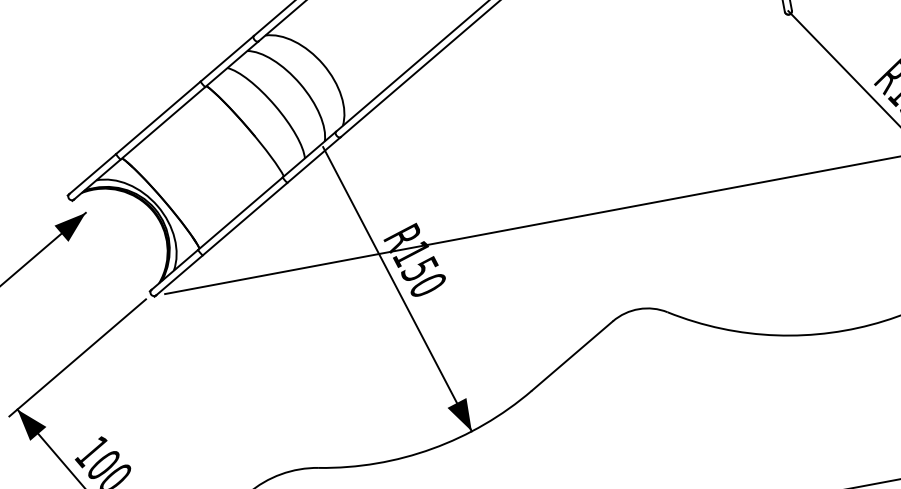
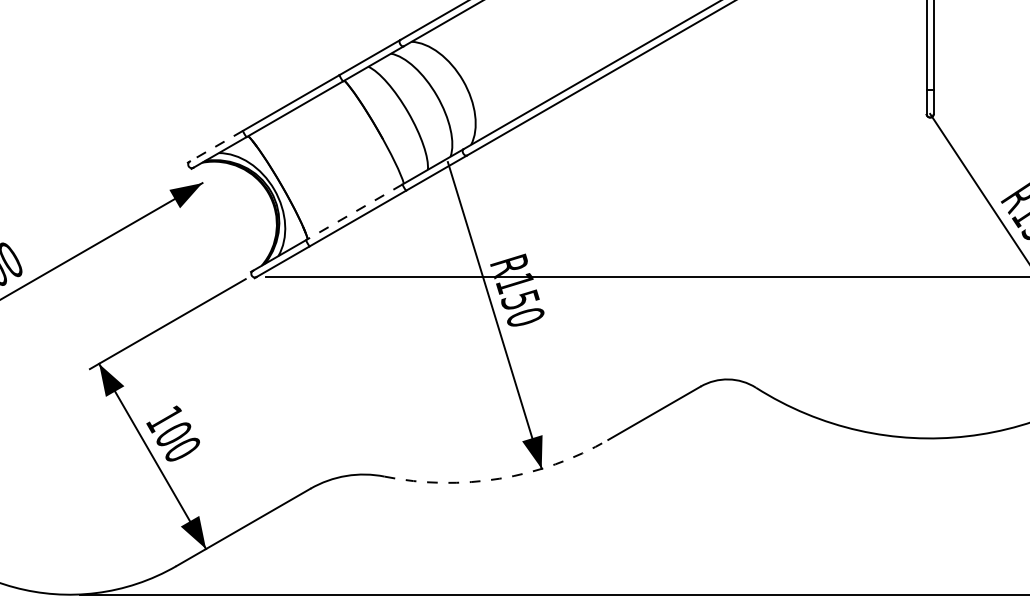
line: (92, 174) -> (216, 146), solid -> dashed
line: (240, 213) -> (354, 212), solid -> dashed
arc: (432, 448) -> (499, 478), solid -> dashed

